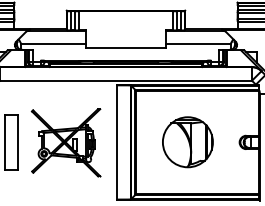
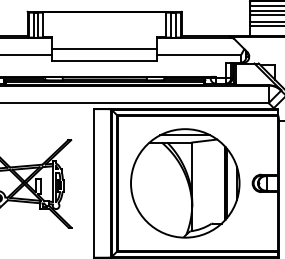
line: (125, 38) -> (104, 48), added
part: (187, 141) -> (184, 182), size x1.67

